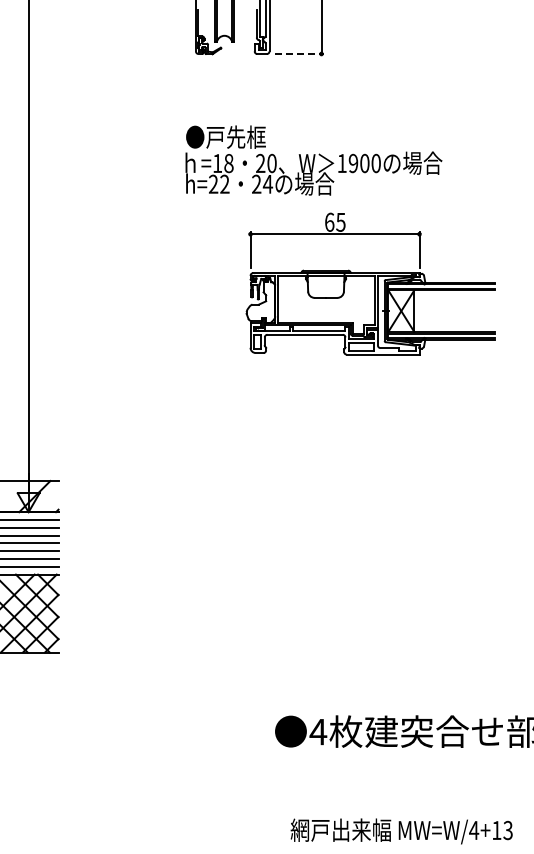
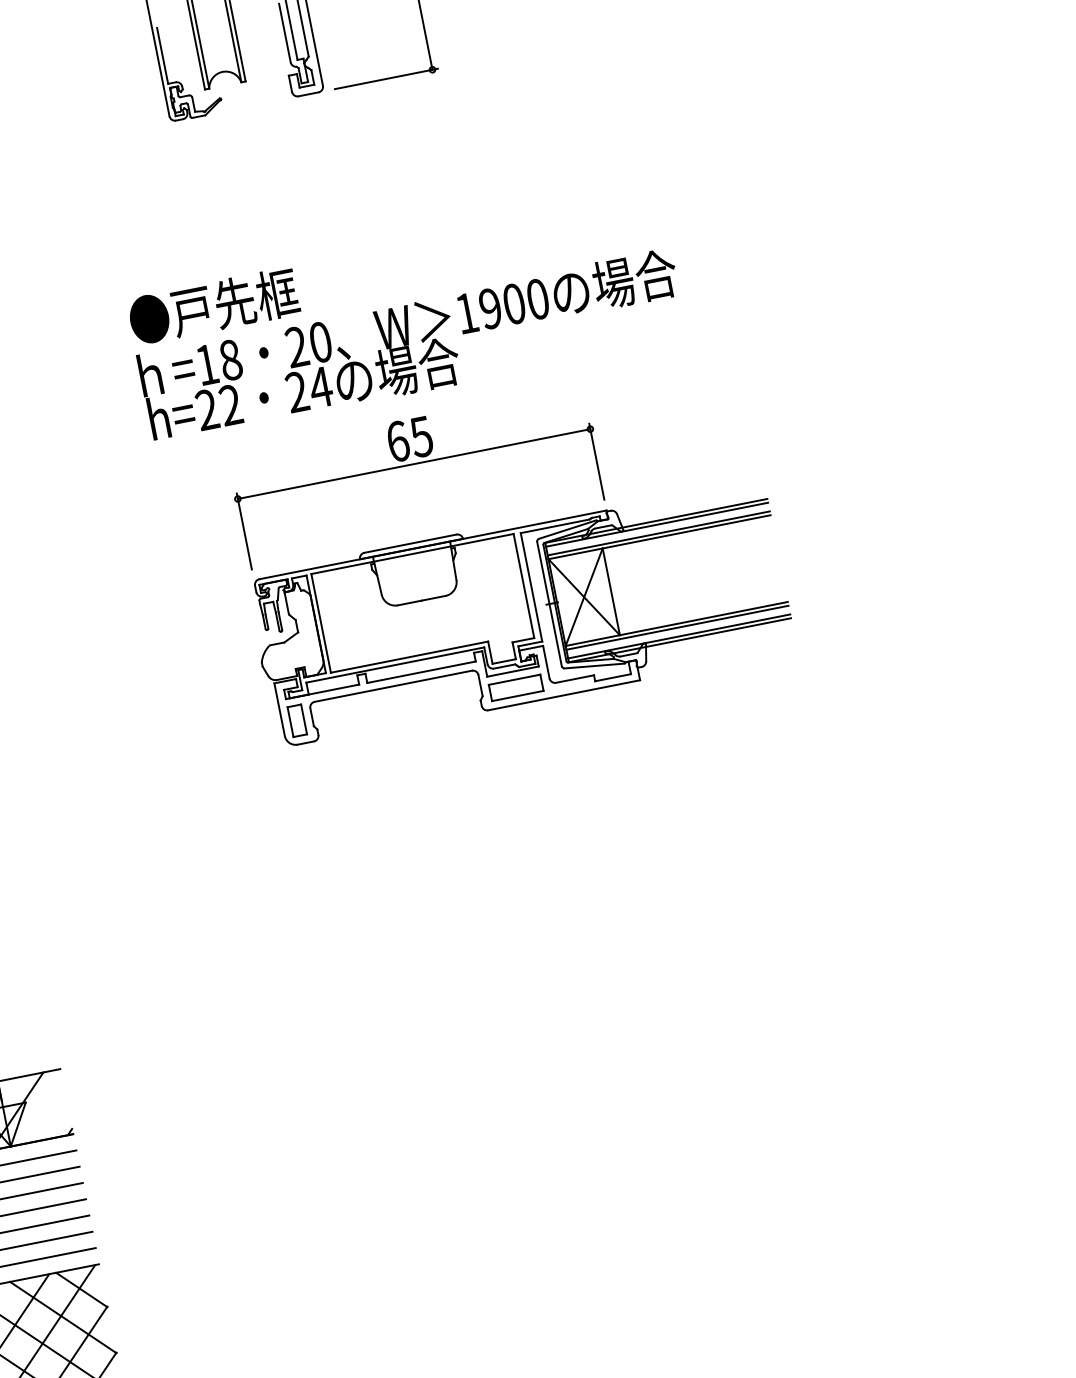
line: (299, 54) -> (386, 79), dashed -> solid
text: (313, 160) -> (405, 318), moved
part: (370, 283) -> (508, 552), moved

